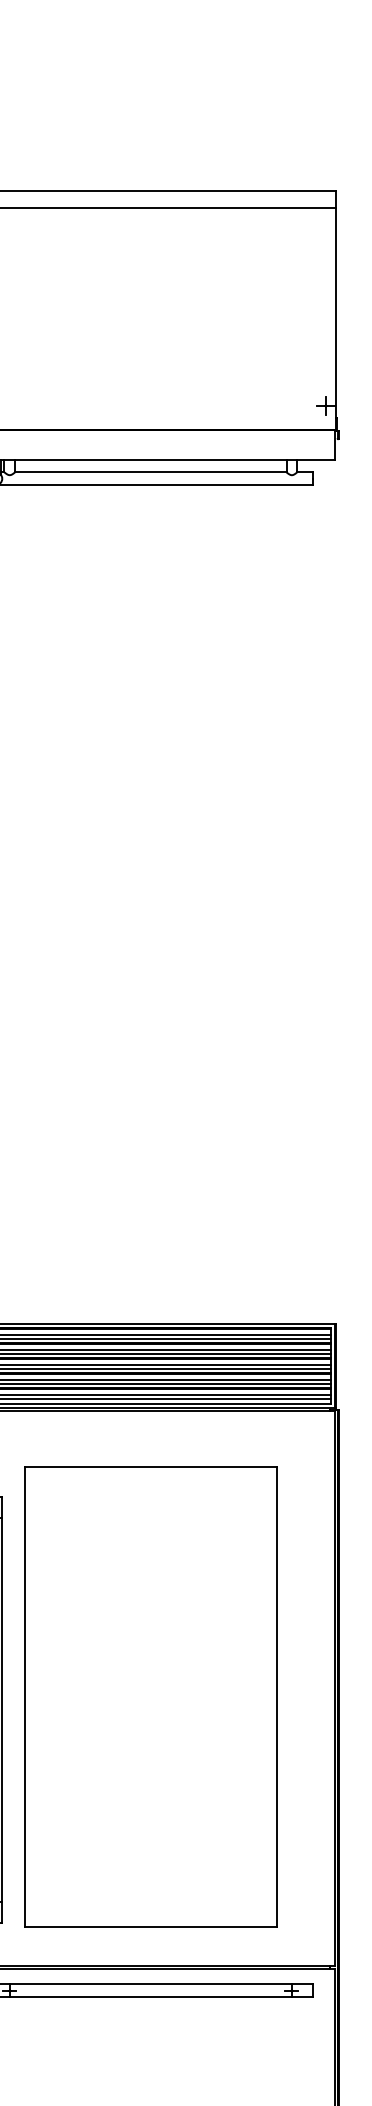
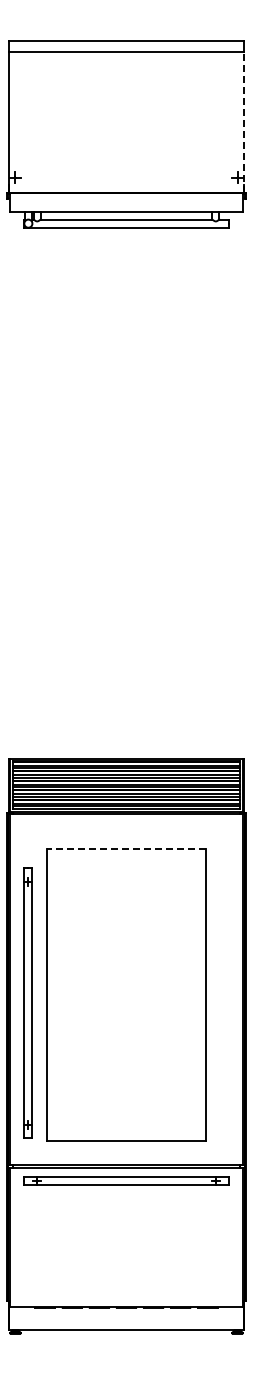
line: (335, 318) -> (243, 122), solid -> dashed
line: (150, 1467) -> (126, 849), solid -> dashed

